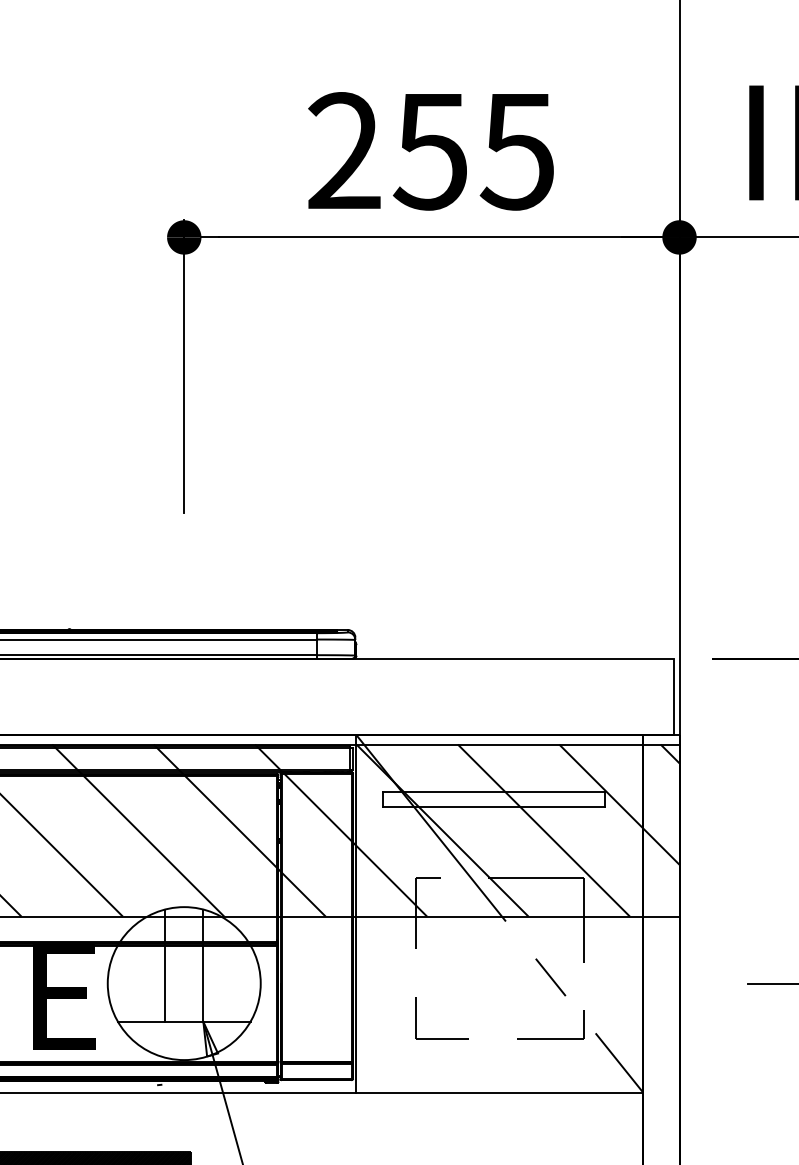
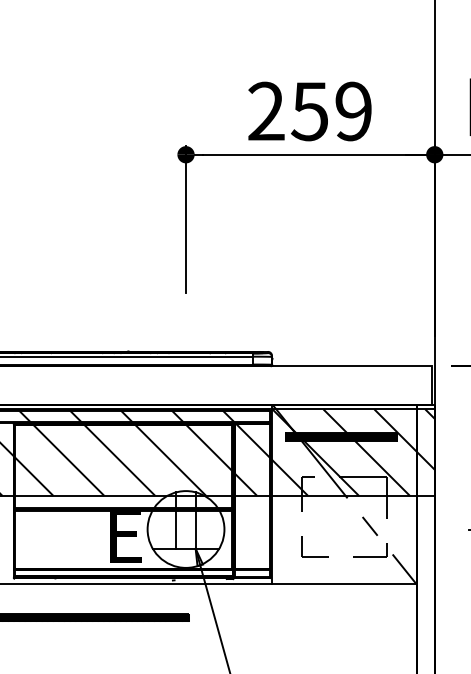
text: (515, 151) -> (352, 111), 255 -> 259
hatch: (493, 798) -> (341, 436), added

